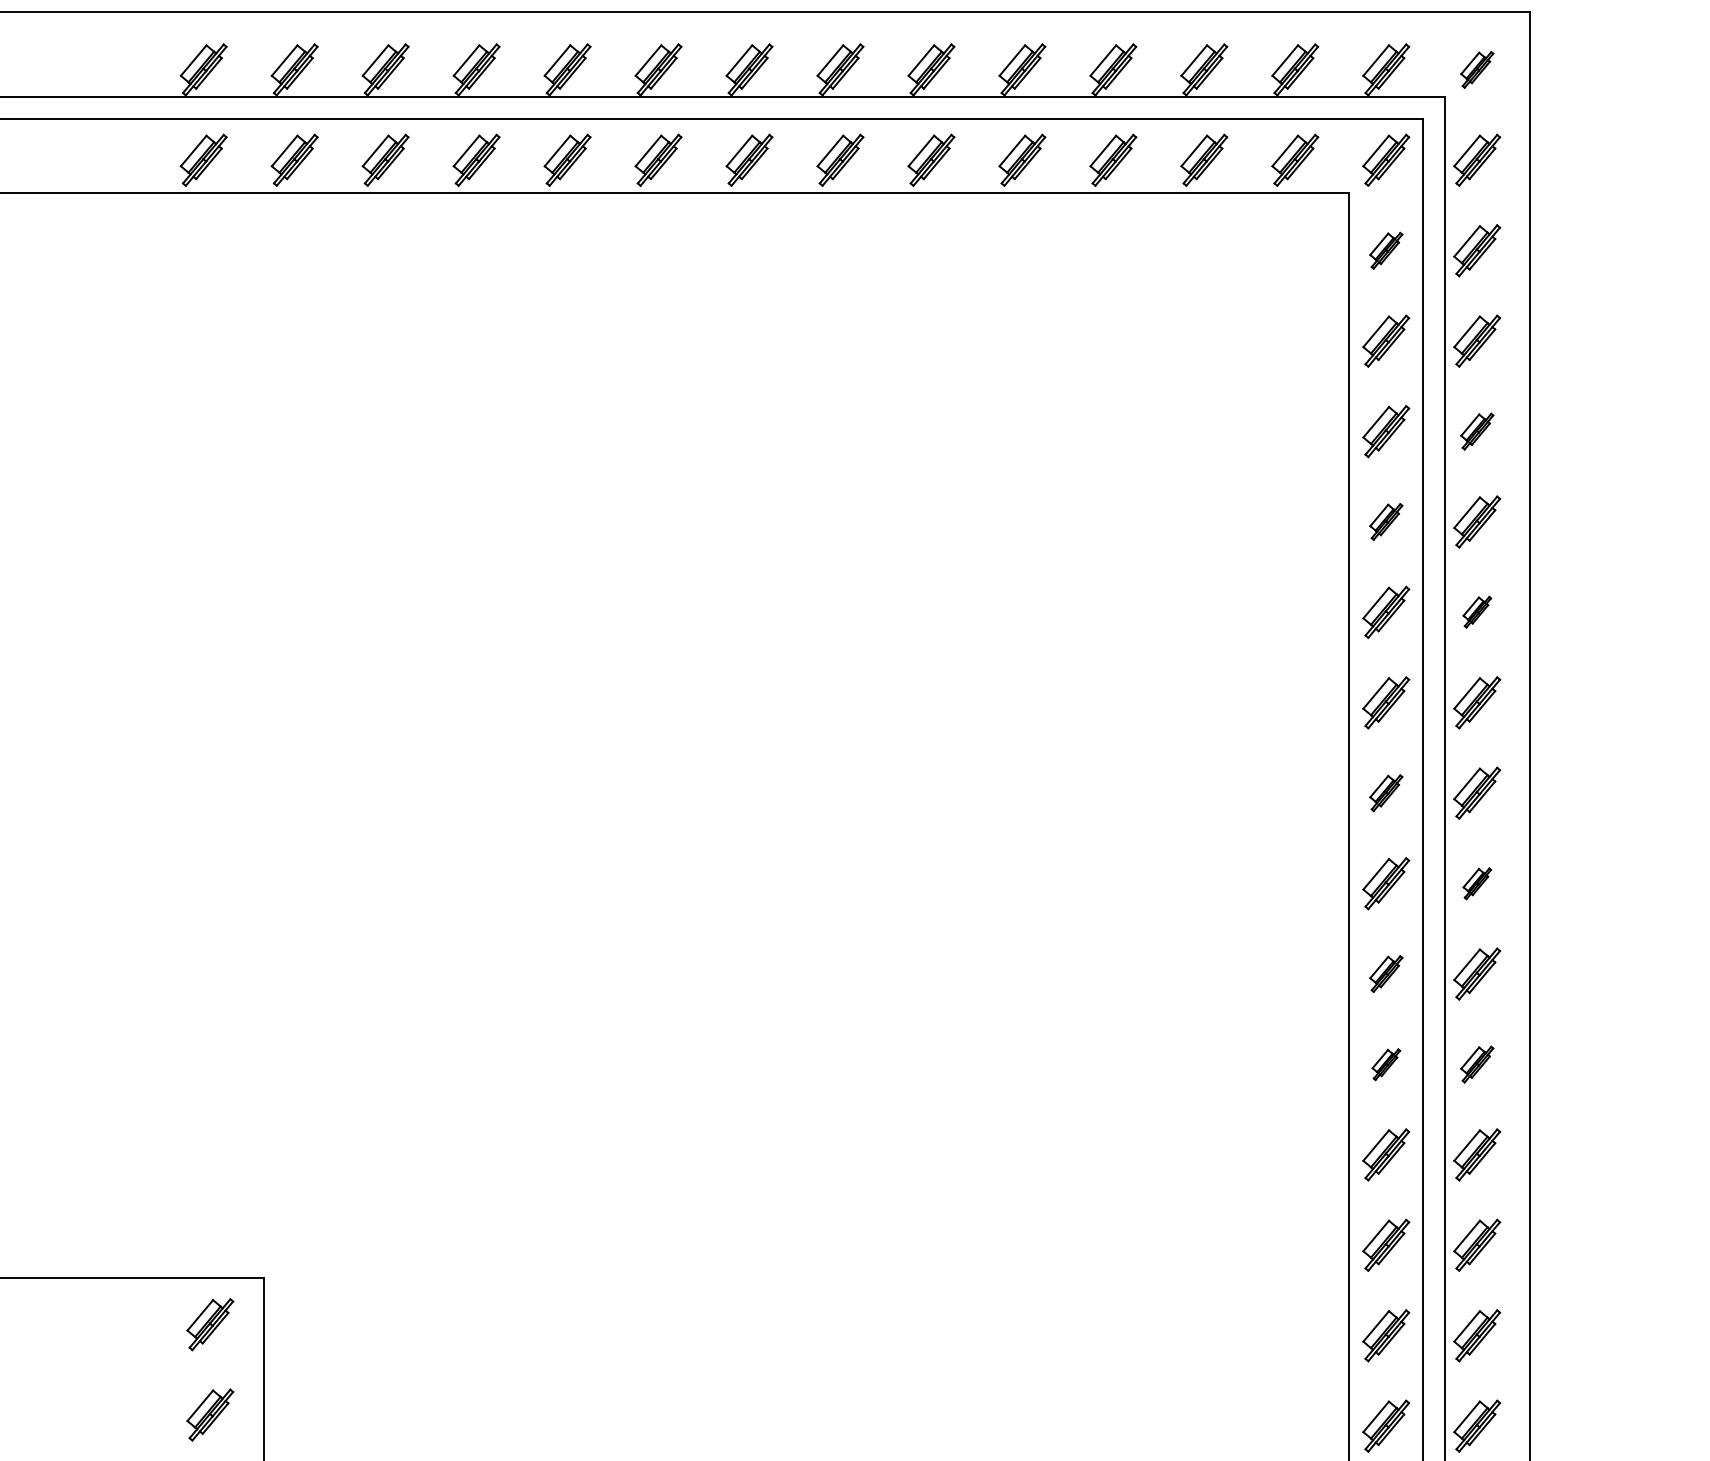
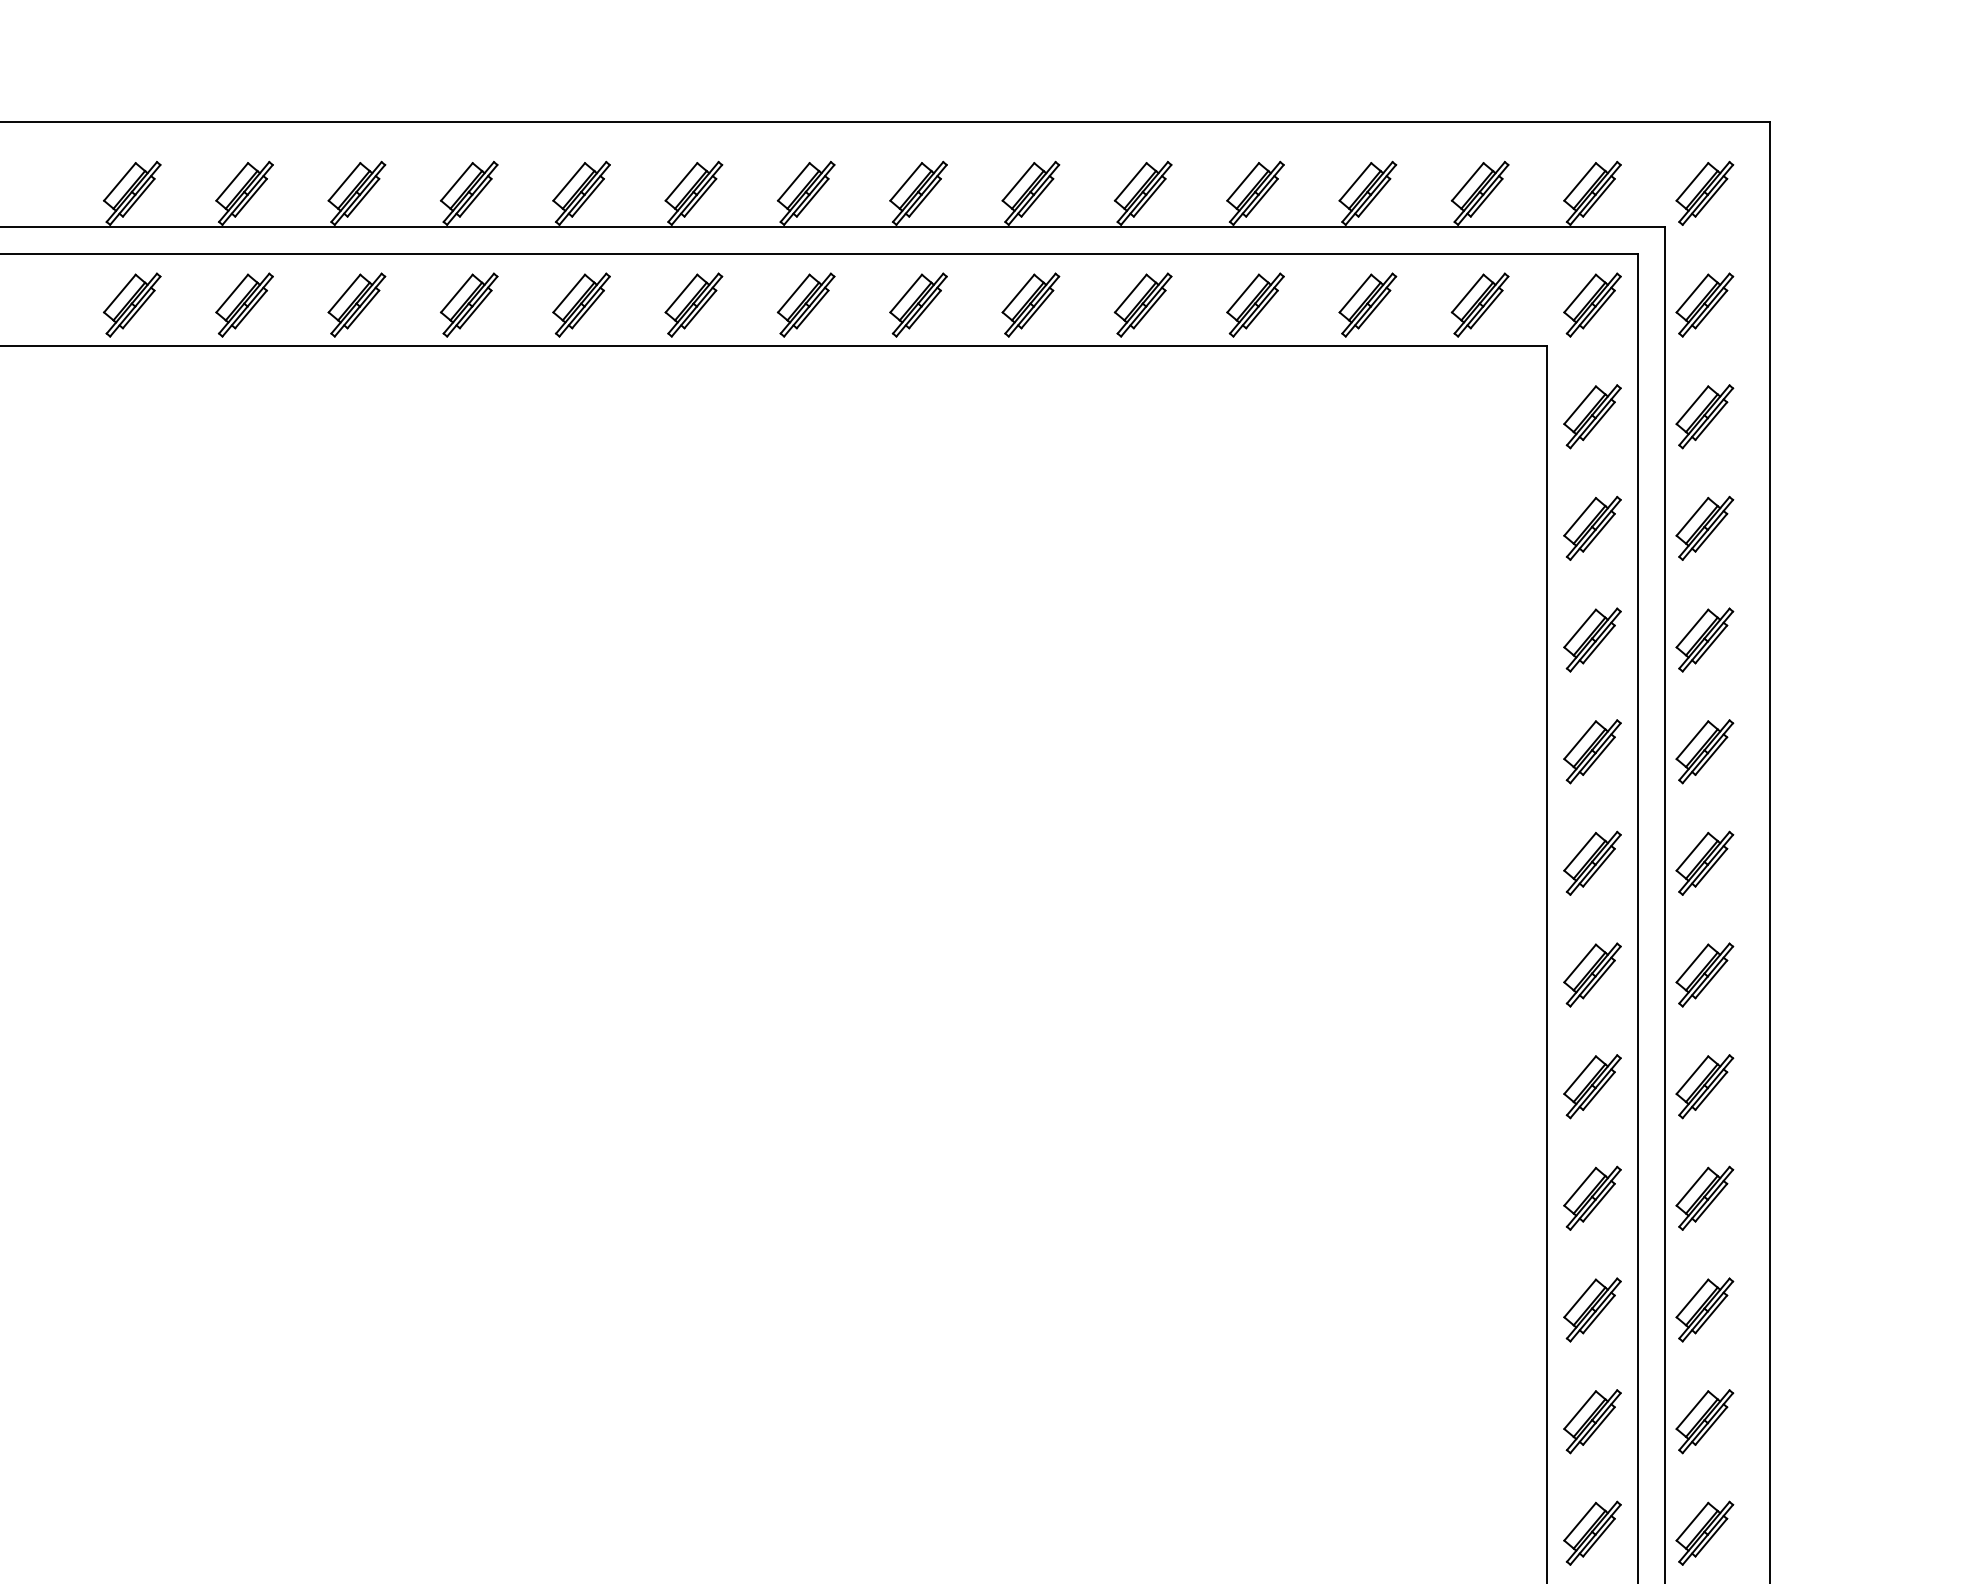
part: (1477, 69) -> (1705, 192), size x1.43
part: (1386, 250) -> (1592, 416), size x1.43
part: (1477, 431) -> (1705, 639), size x1.43
part: (1386, 521) -> (1592, 751), size x1.43
part: (1477, 611) -> (1705, 862), size x1.67
part: (1386, 792) -> (1592, 1085), size x1.43
part: (1477, 883) -> (1705, 1198), size x1.67
part: (1386, 973) -> (1592, 1309), size x1.43
part: (1386, 1064) -> (1592, 1421), size x1.67
part: (1477, 1064) -> (1705, 1421), size x1.43

